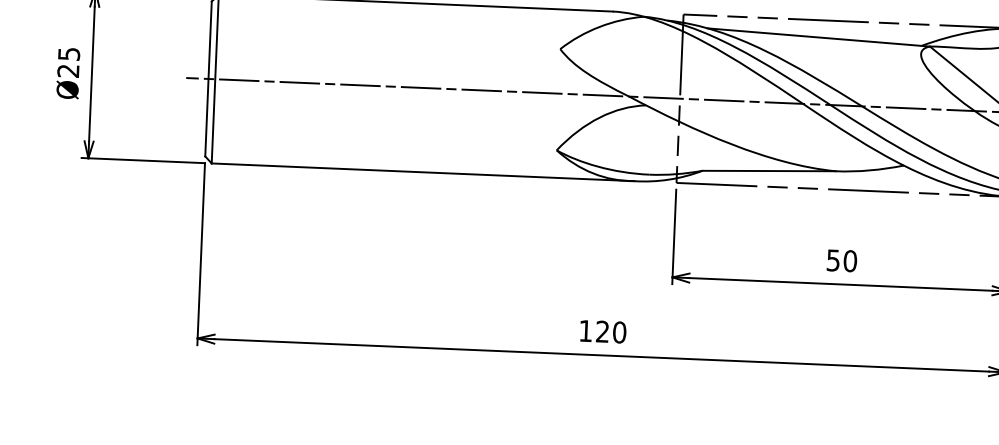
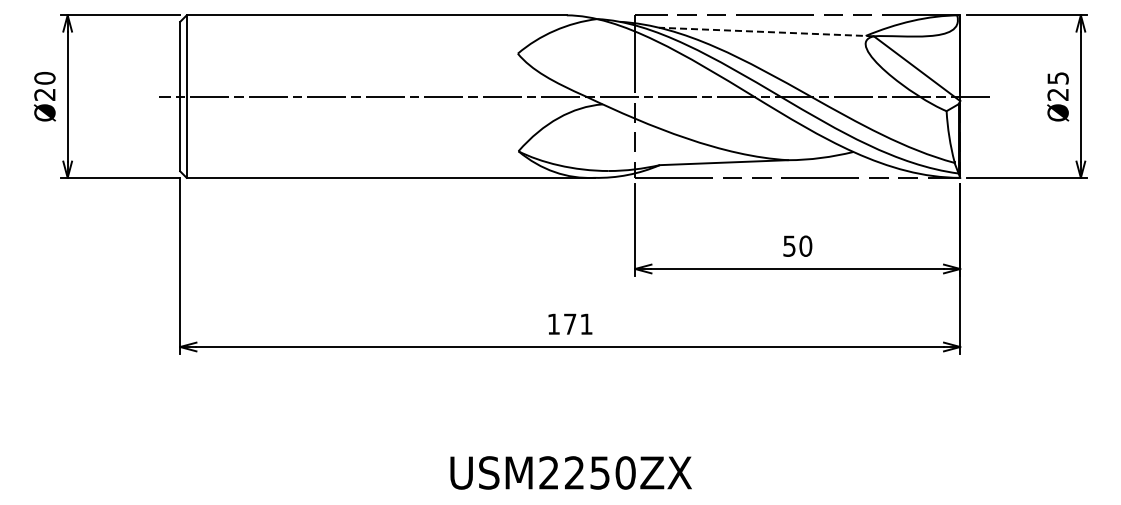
line: (818, 37) -> (766, 32), solid -> dashed
text: (68, 53) -> (44, 77), Ø25 -> Ø20
text: (611, 331) -> (578, 323), 120 -> 171

